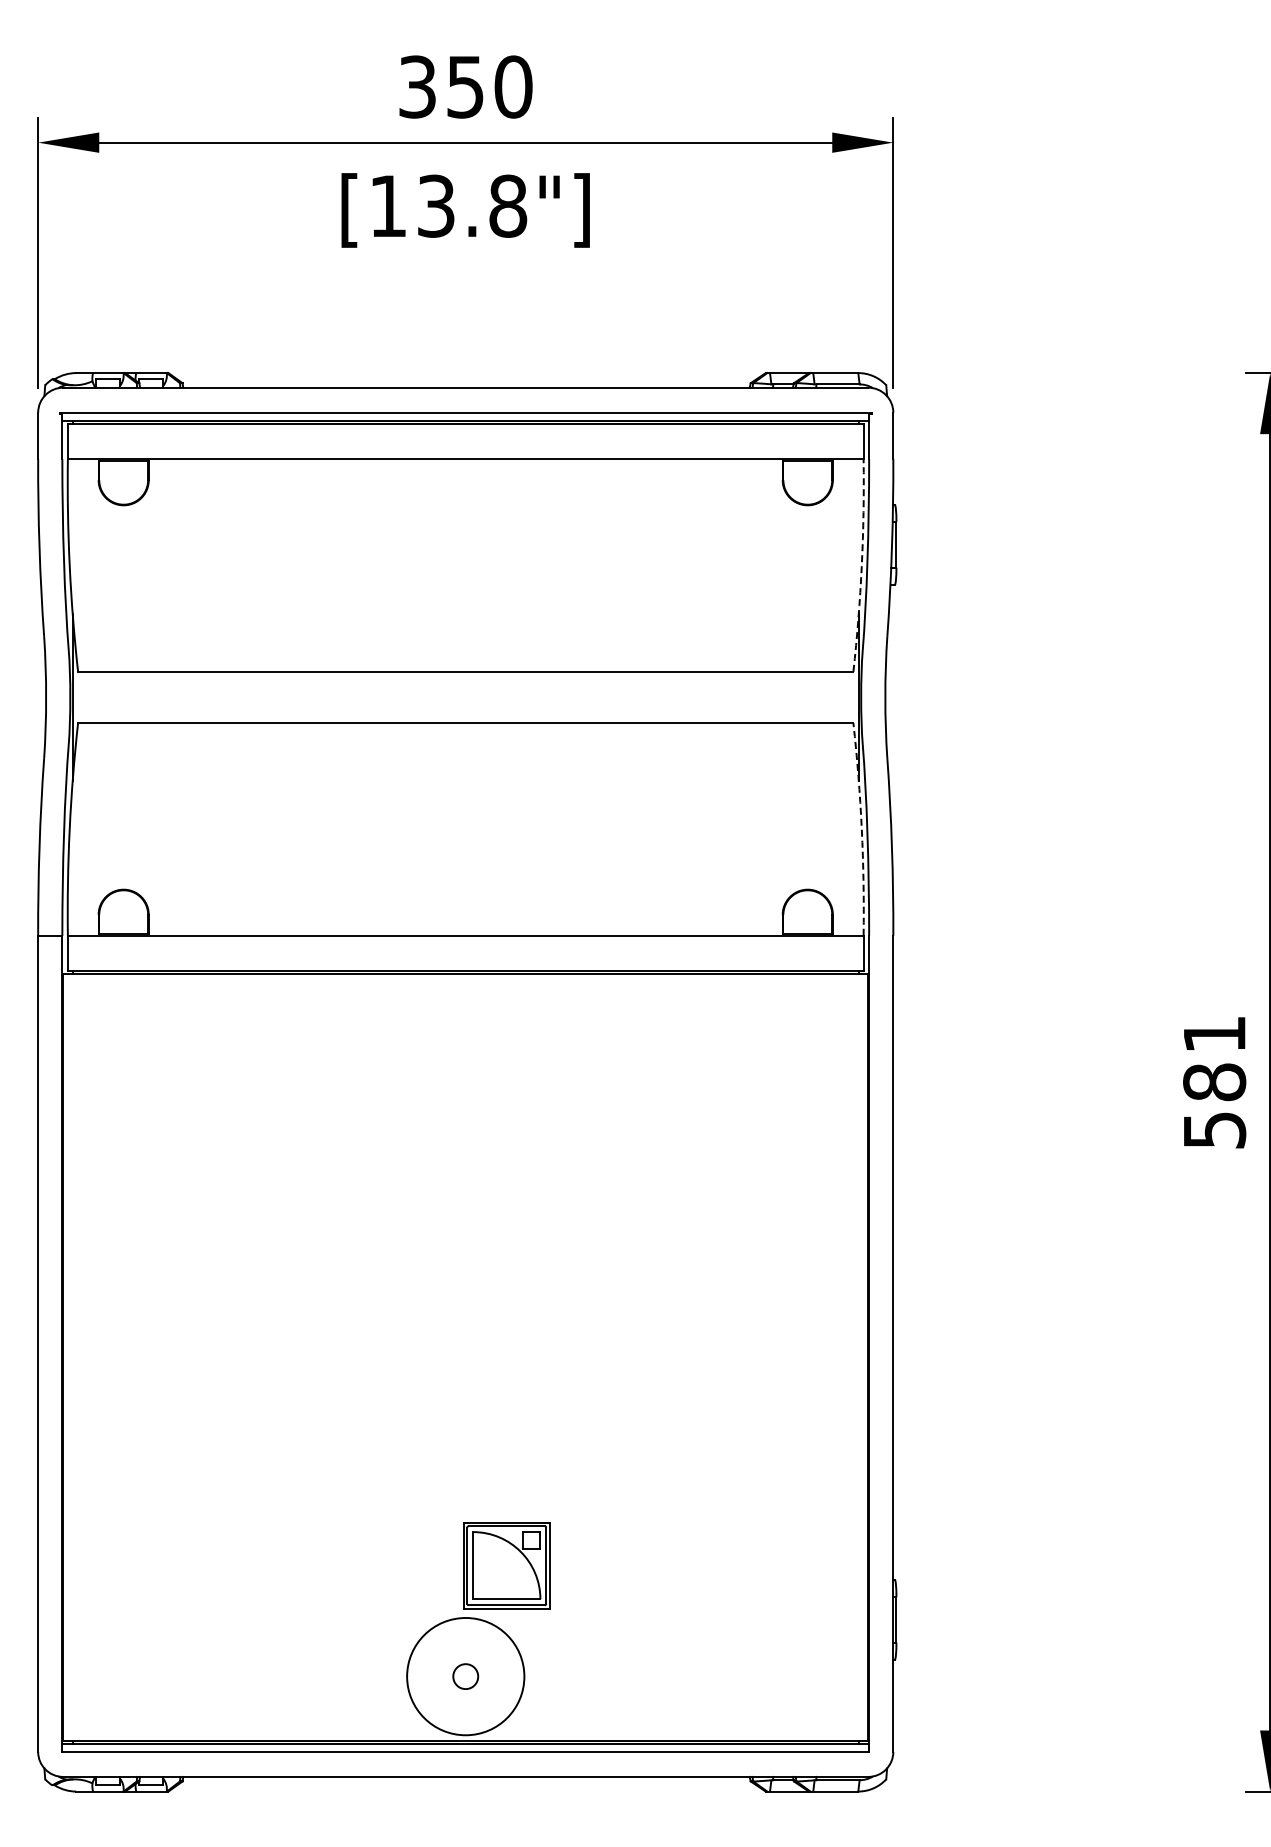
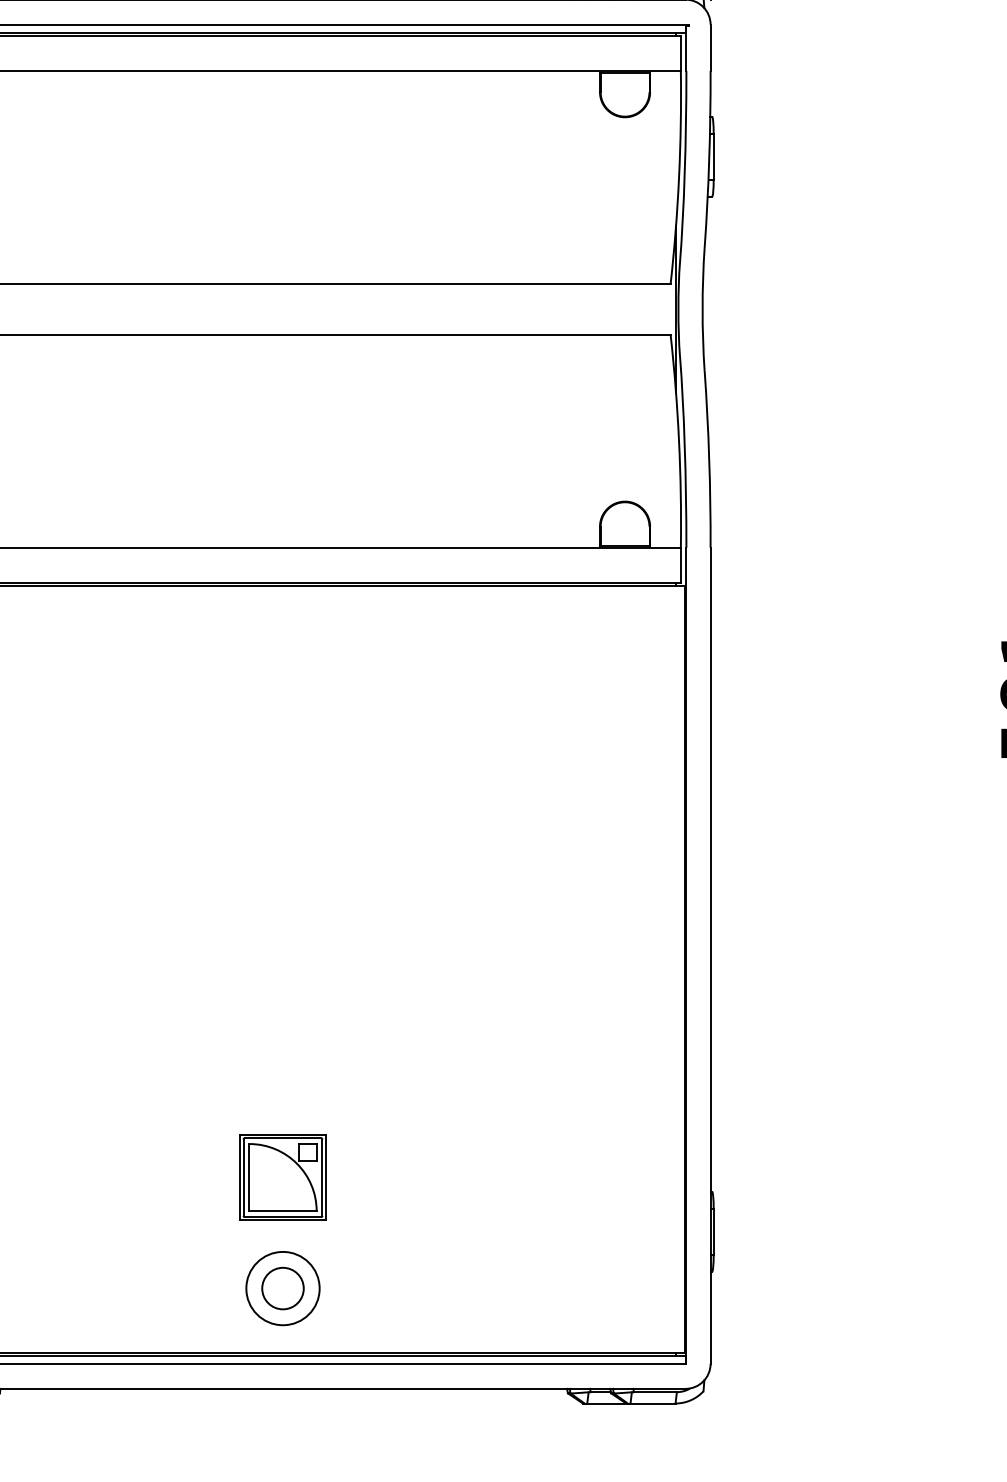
arc: (861, 565) -> (678, 177), dashed -> solid
arc: (861, 829) -> (678, 441), dashed -> solid
part: (506, 1565) -> (282, 1177), moved
circle: (465, 1676) -> (282, 1288), size x0.62
circle: (465, 1676) -> (282, 1288), size x1.67

